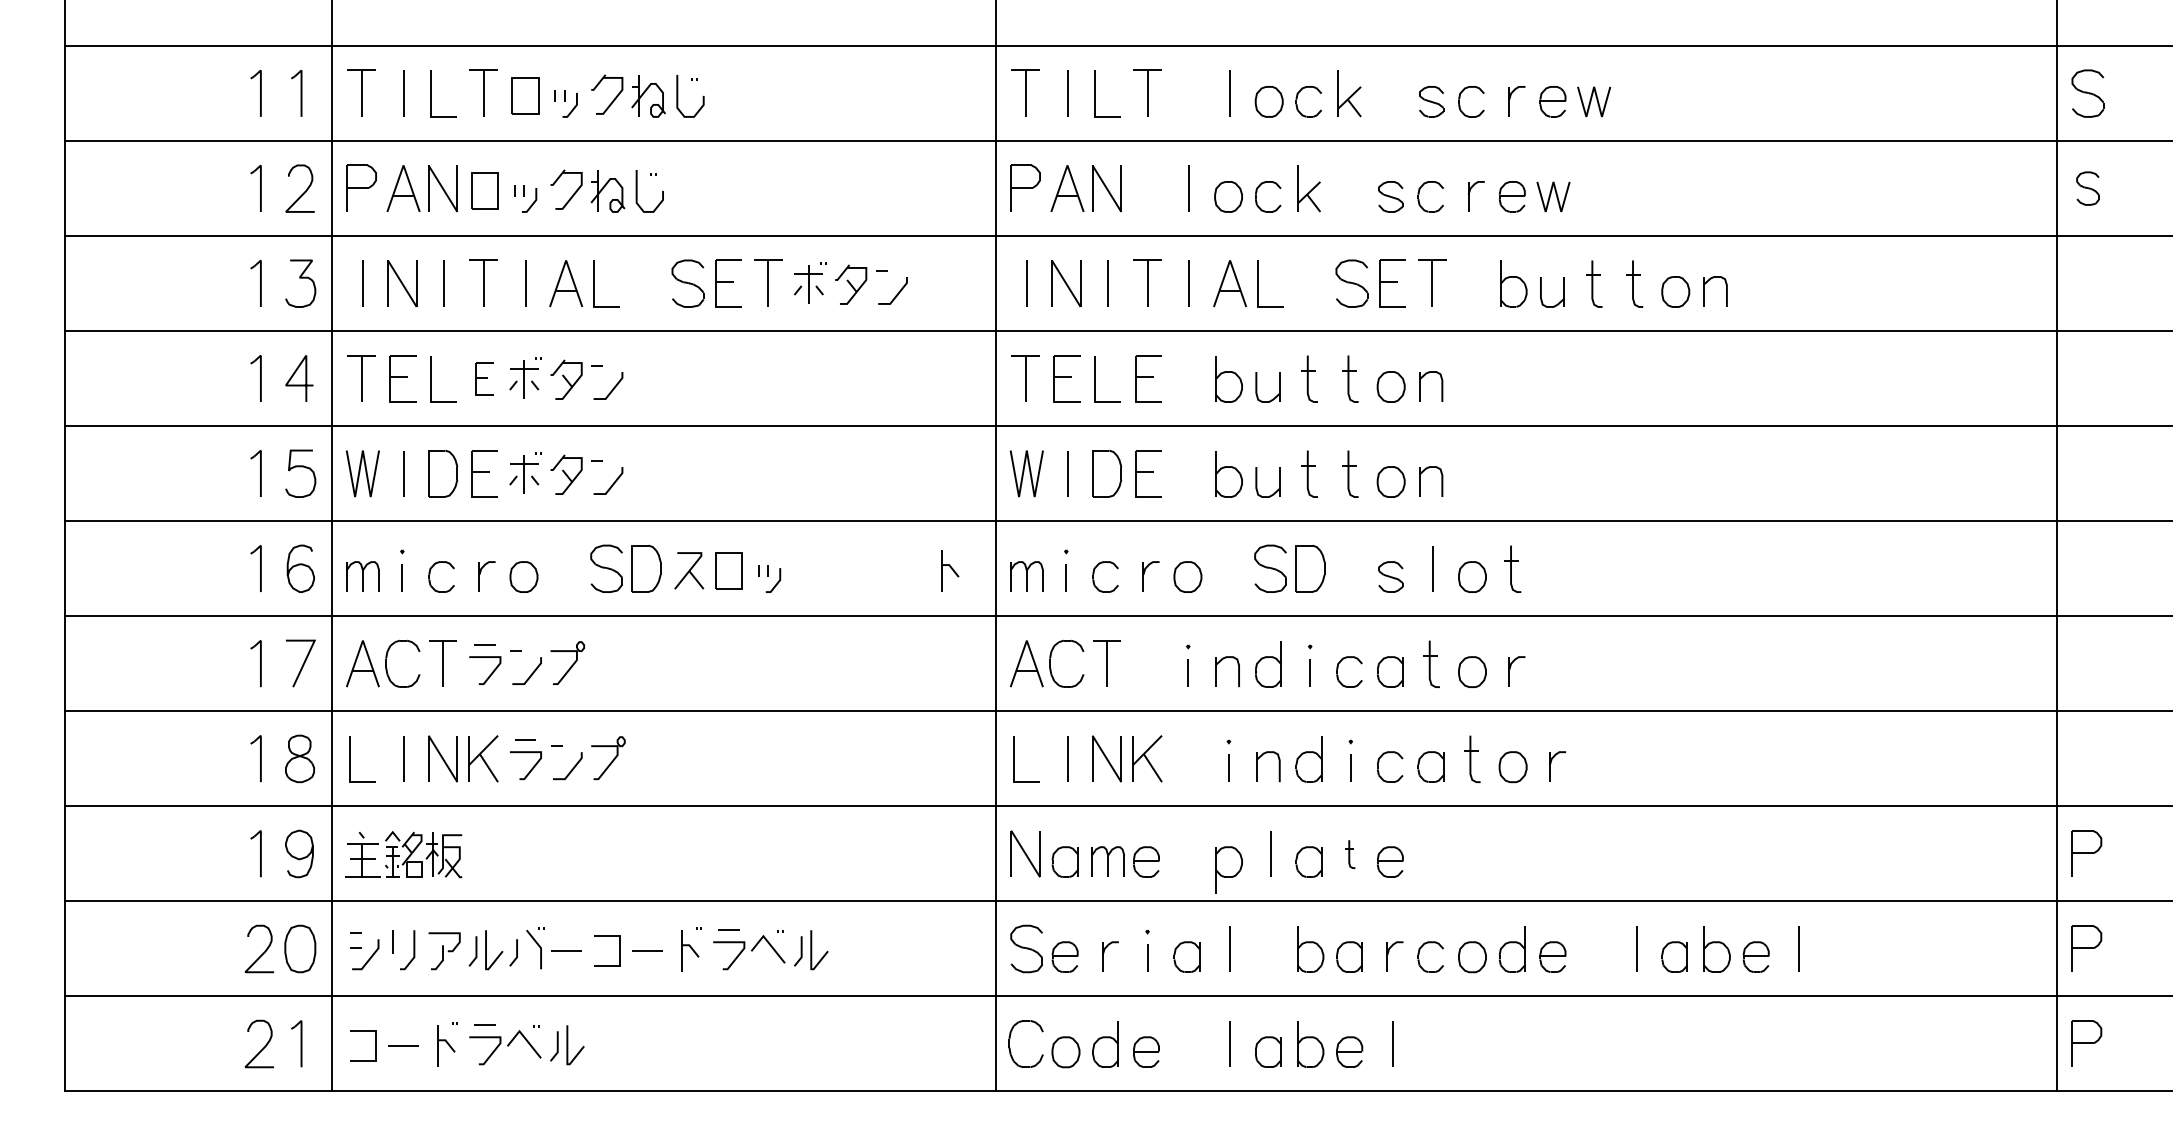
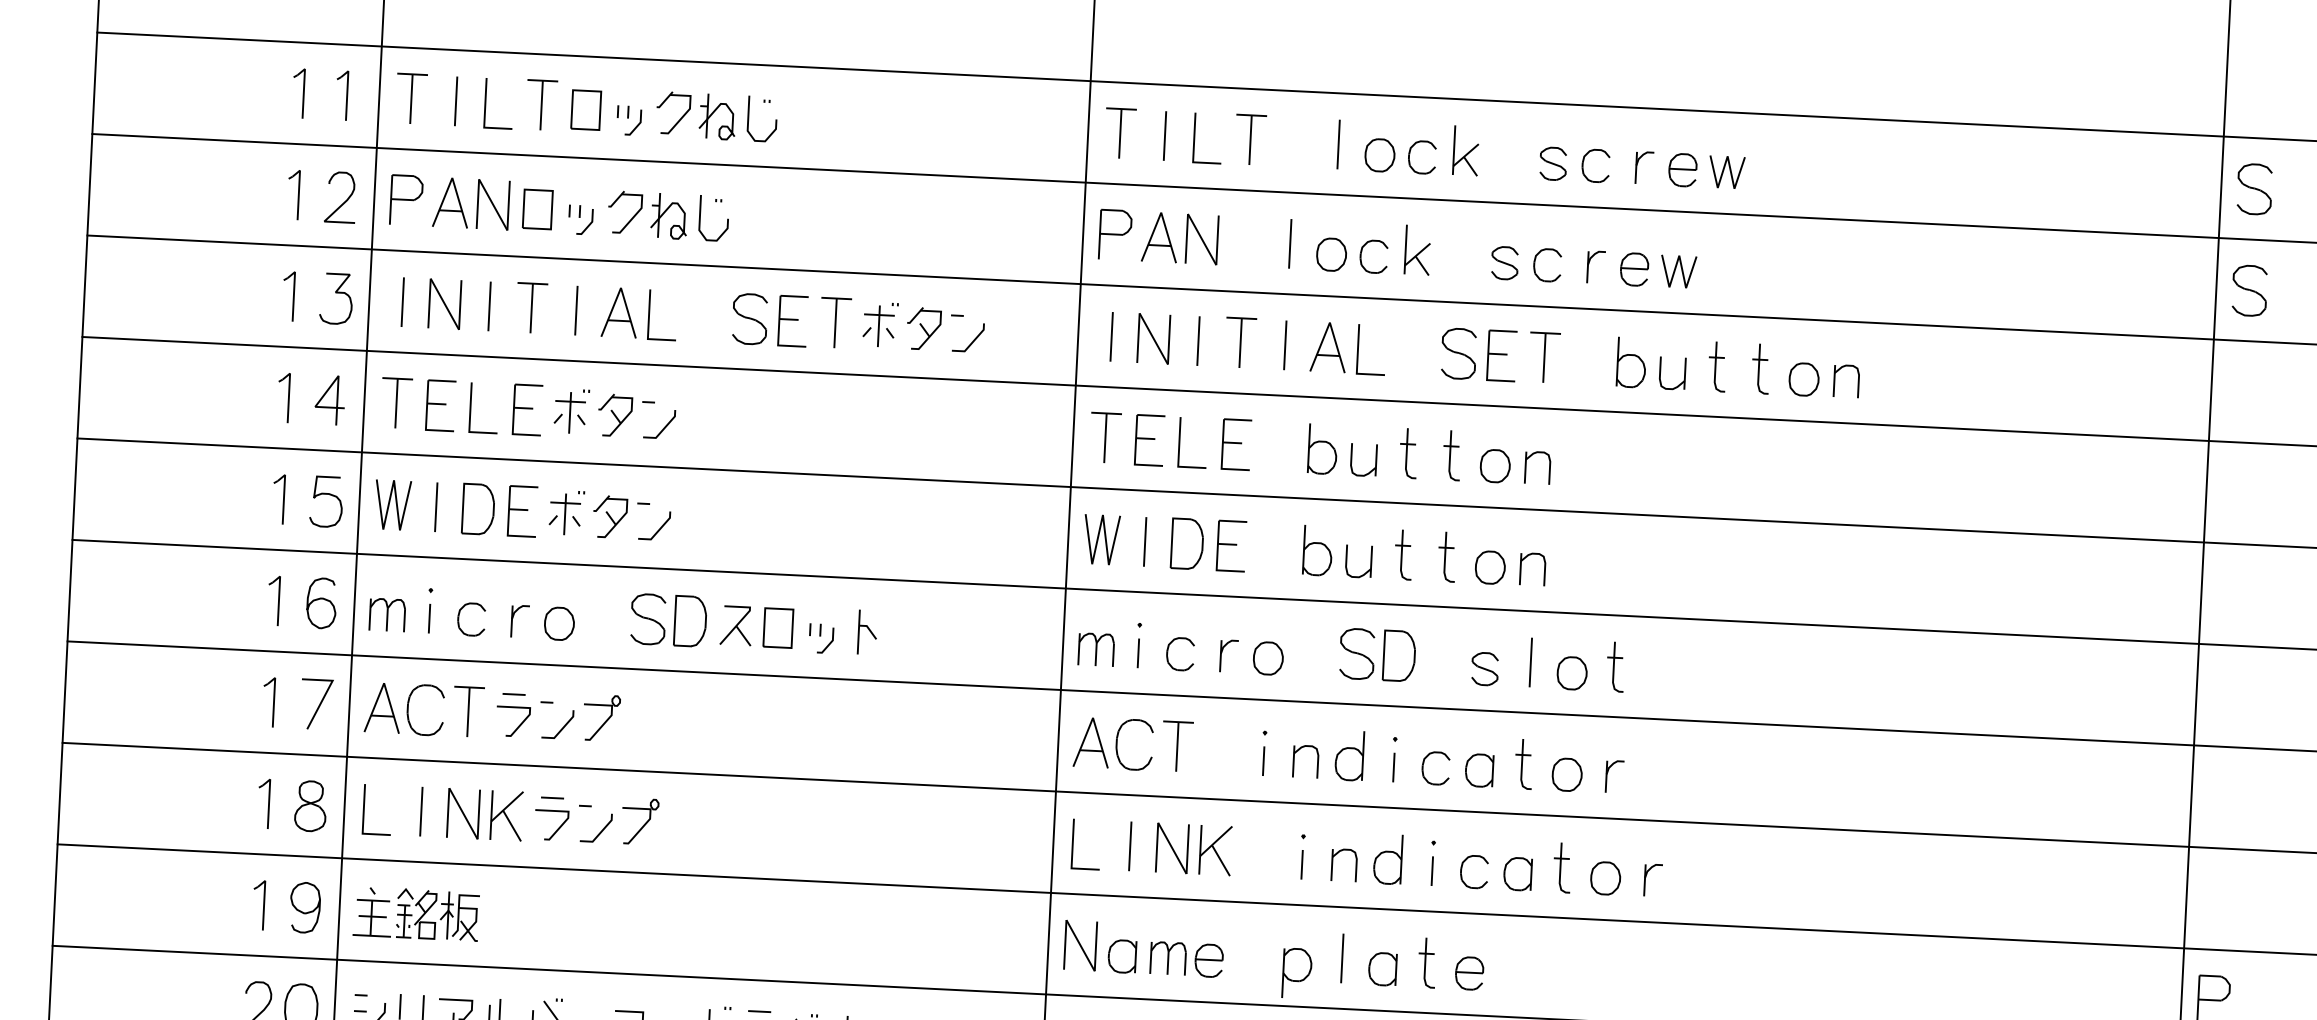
part: (2087, 188) -> (2249, 290), size x1.43
part: (484, 378) -> (527, 409), size x1.43
part: (950, 570) -> (867, 631), moved
part: (1350, 854) -> (1427, 963), size x1.67

